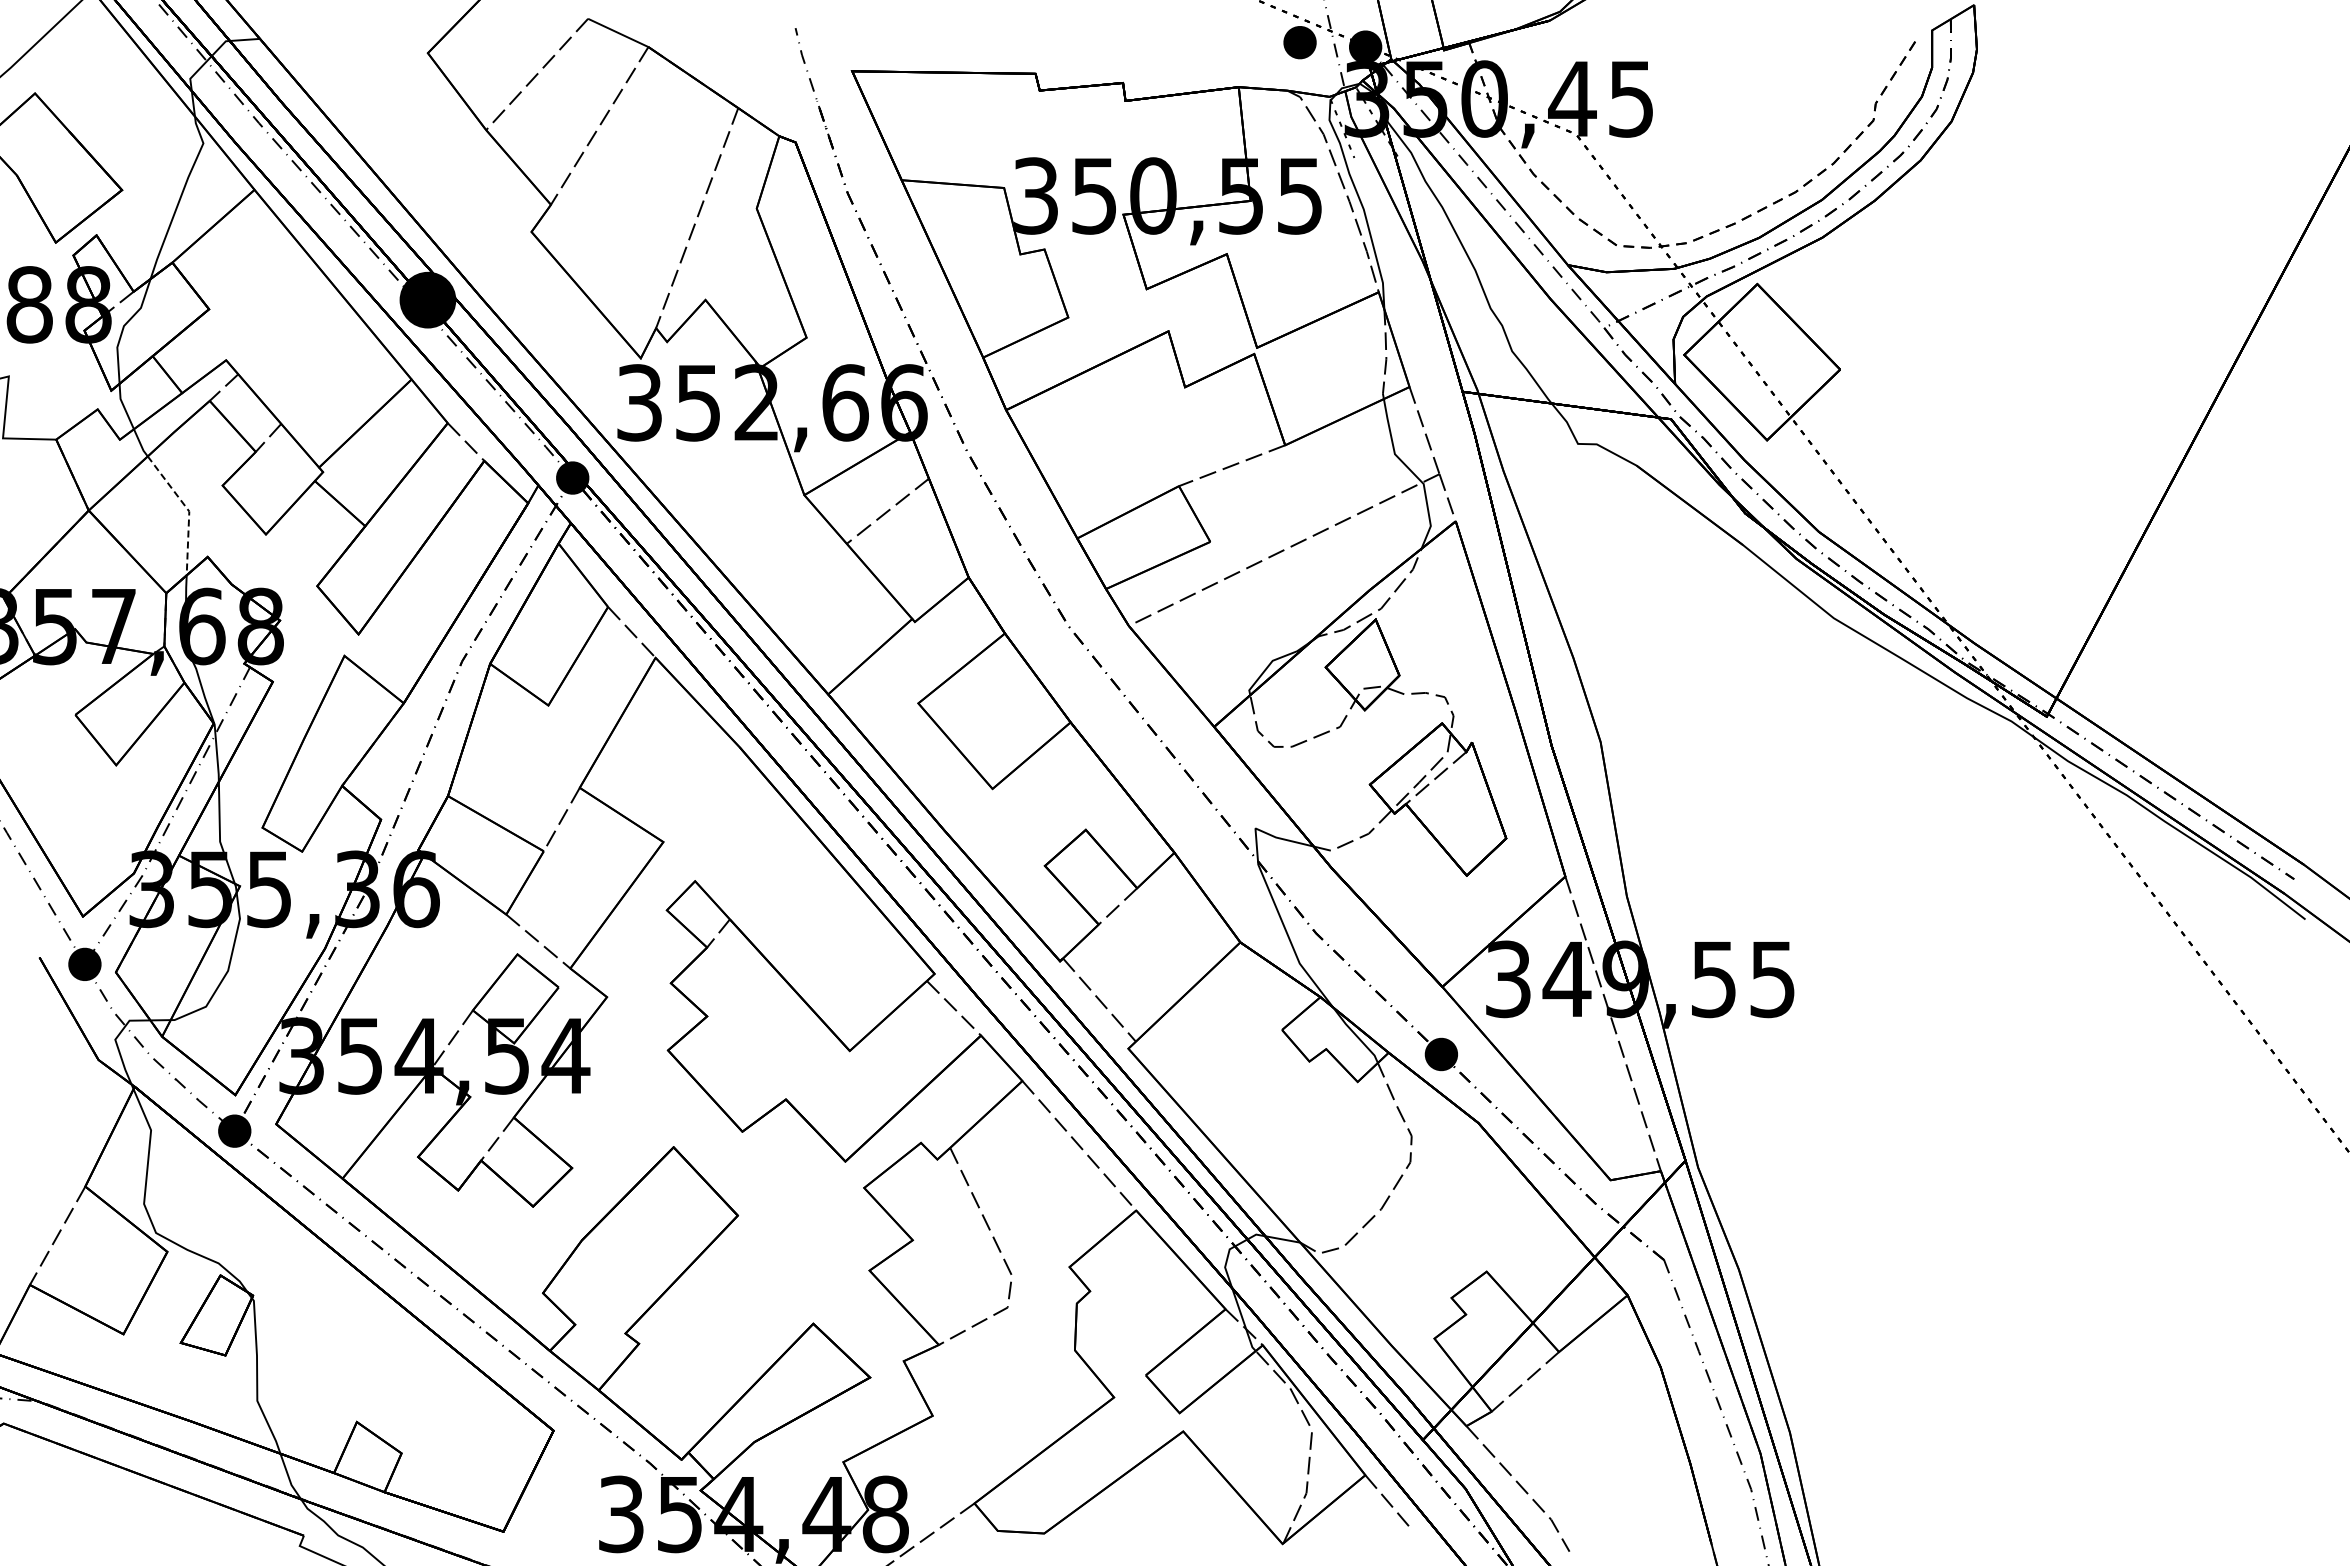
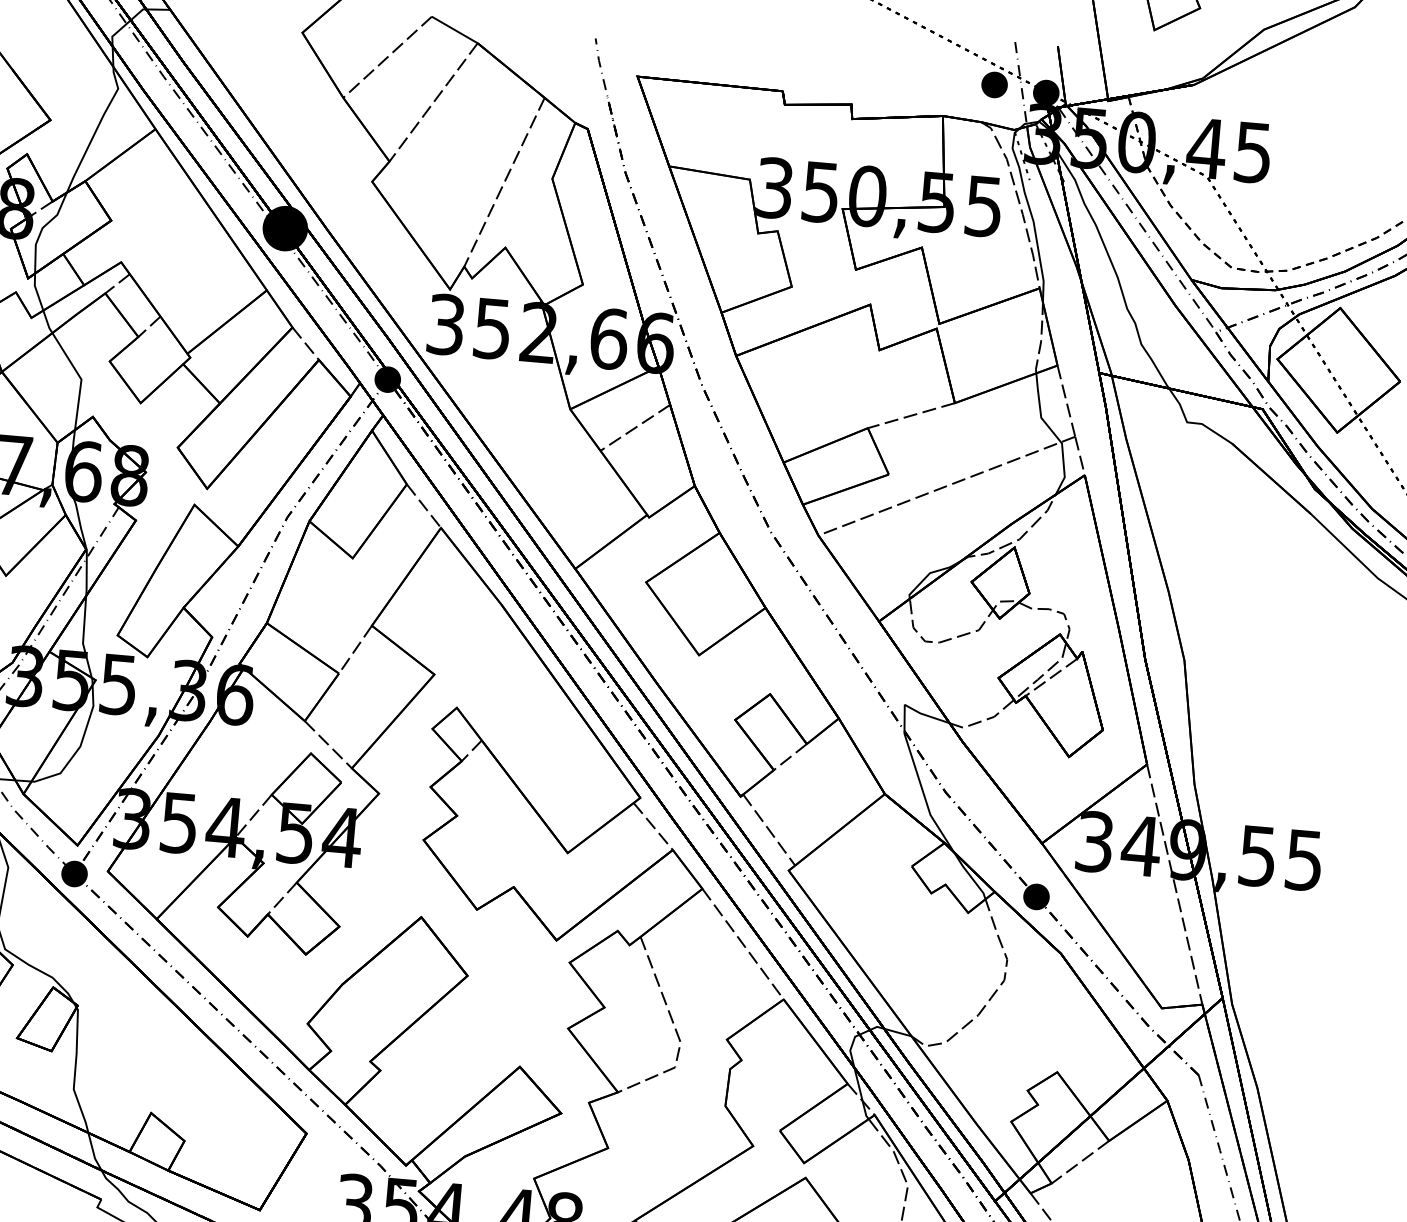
line: (188, 509) -> (81, 377), dashed -> solid

